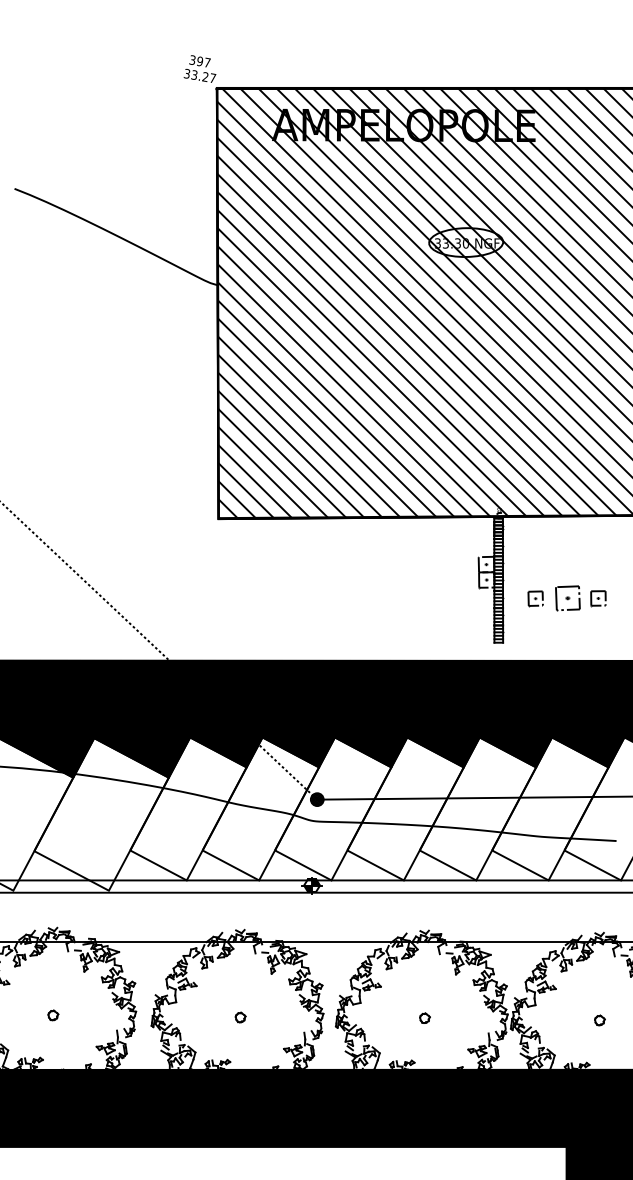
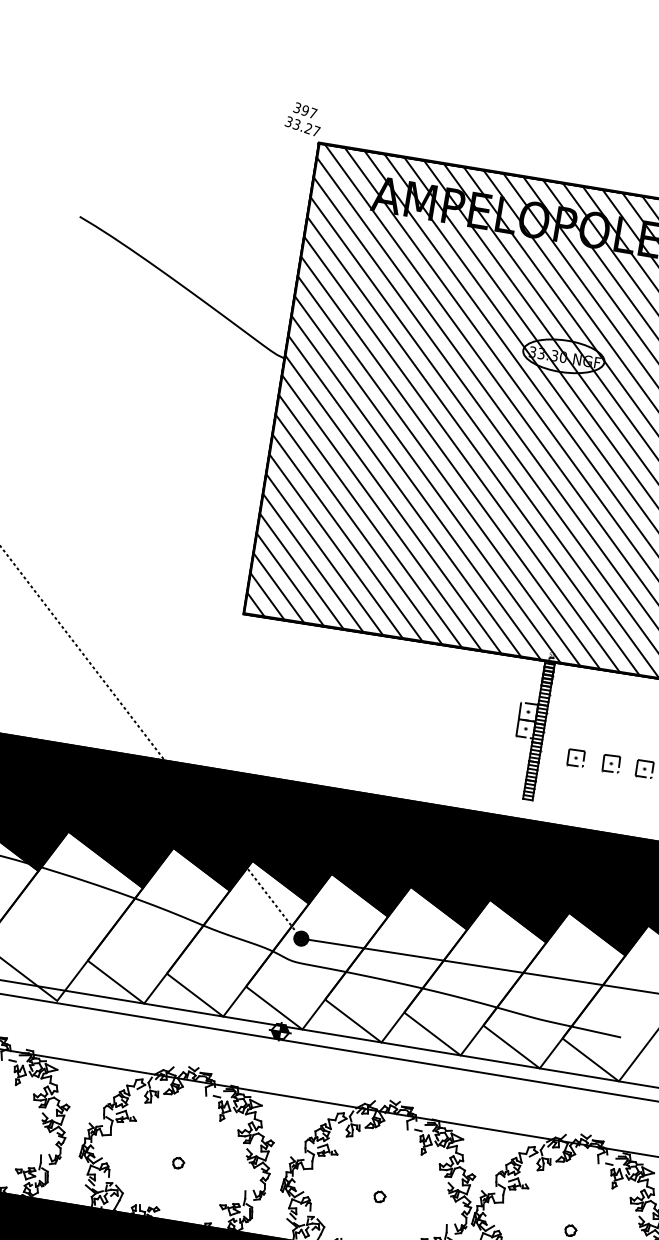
part: (567, 598) -> (610, 763), size x0.62

